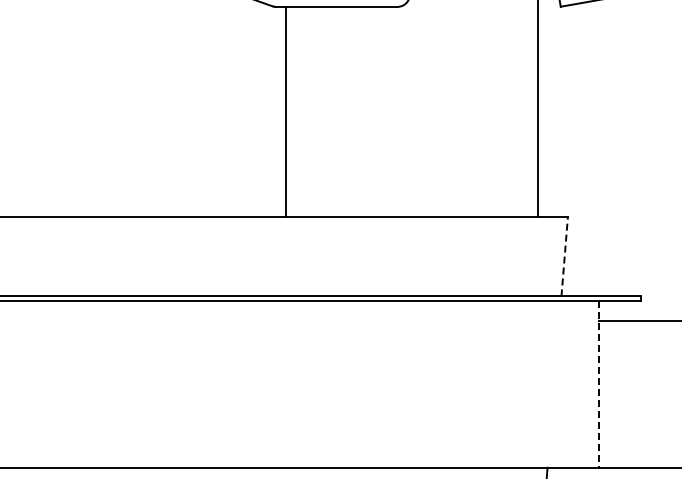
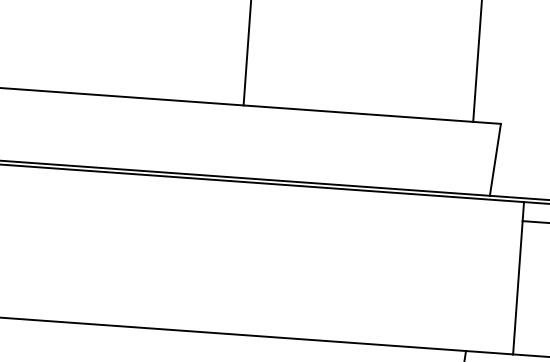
line: (564, 256) -> (495, 159), dashed -> solid
line: (599, 384) -> (518, 278), dashed -> solid

